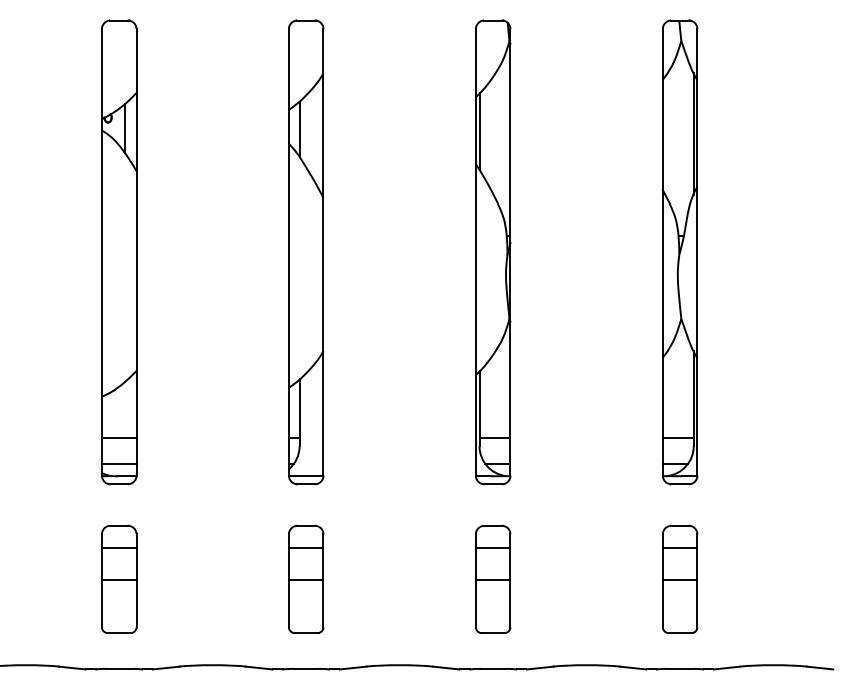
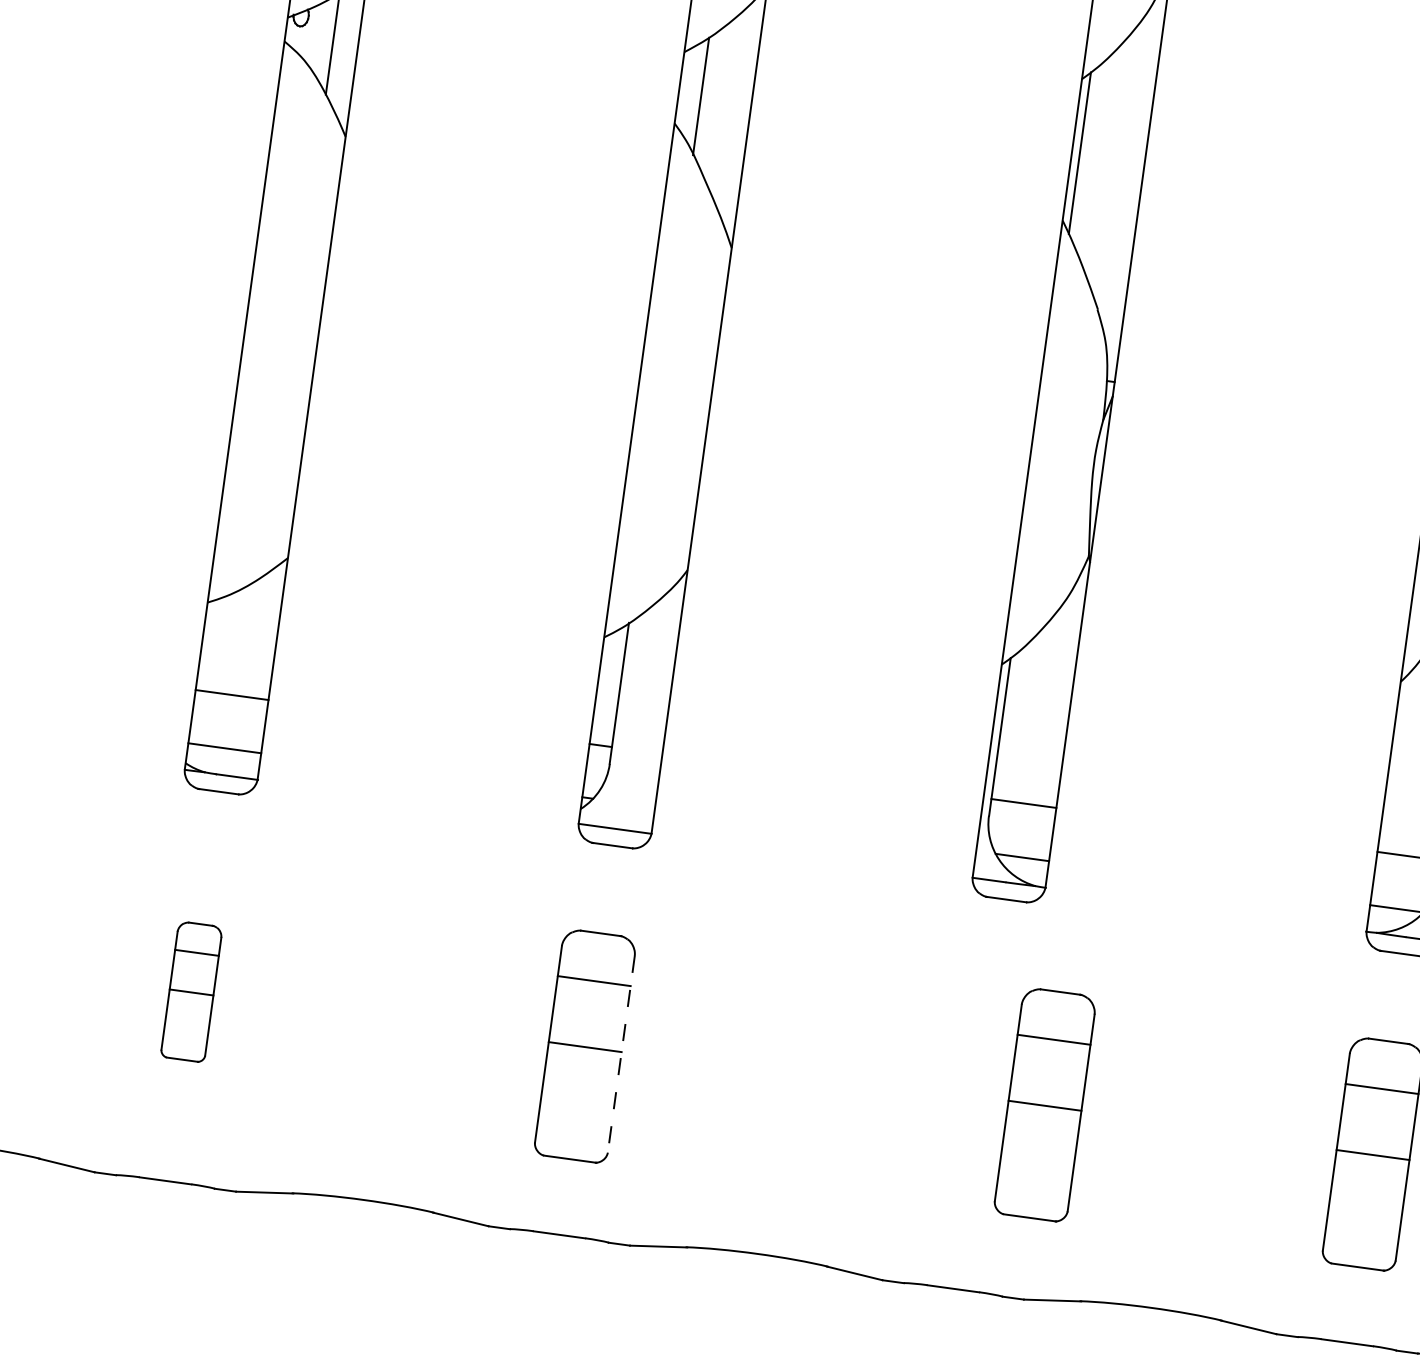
part: (119, 578) -> (192, 990), size x0.6
part: (493, 578) -> (1046, 1103), moved
line: (323, 580) -> (621, 1053), solid -> dashed

